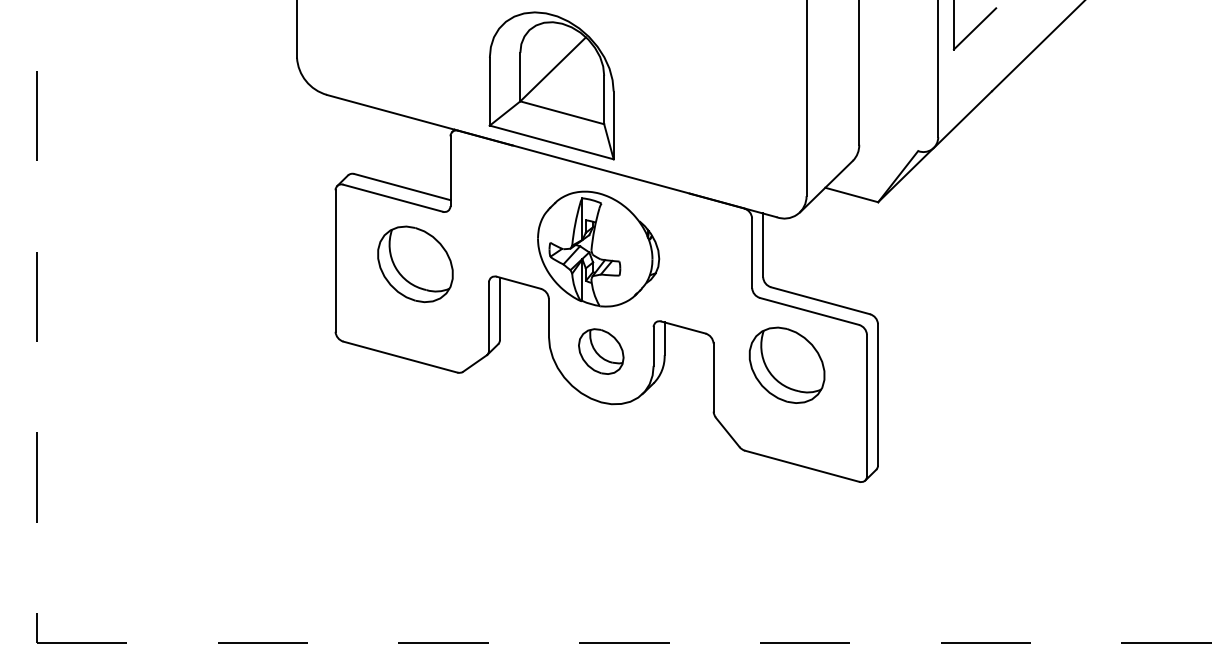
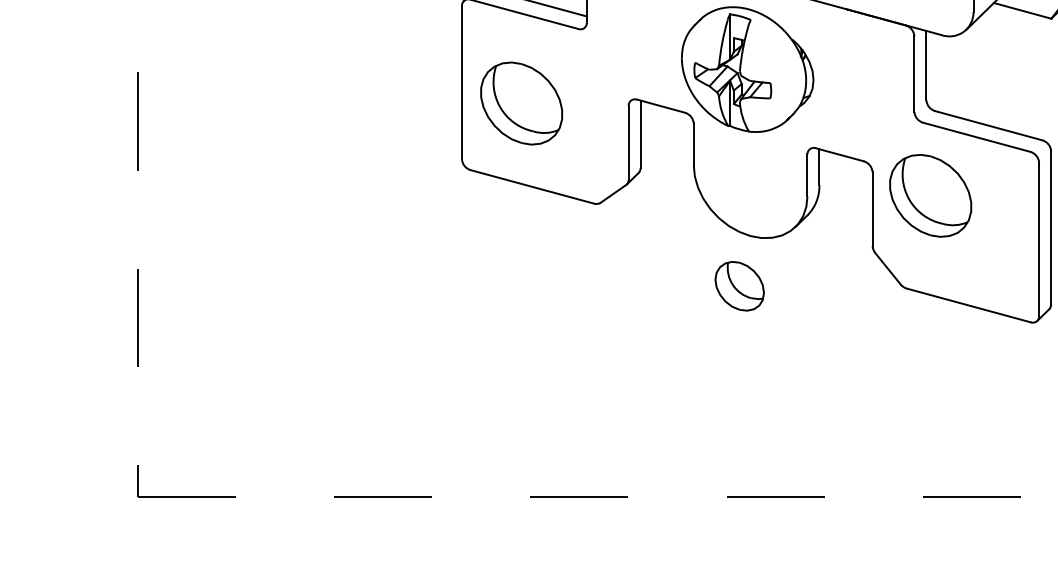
part: (415, 264) -> (521, 103), moved
part: (601, 351) -> (739, 286), moved
part: (786, 364) -> (930, 194), moved

